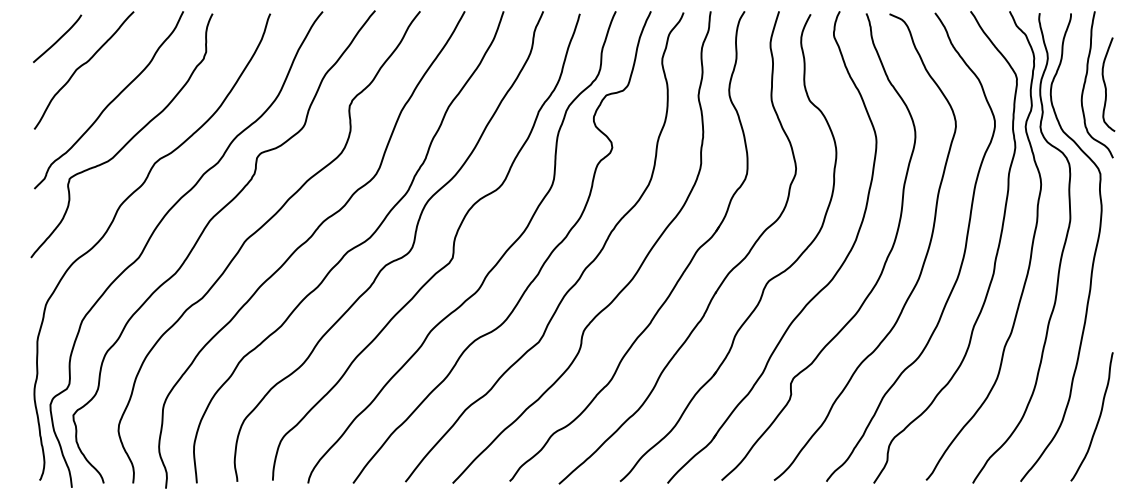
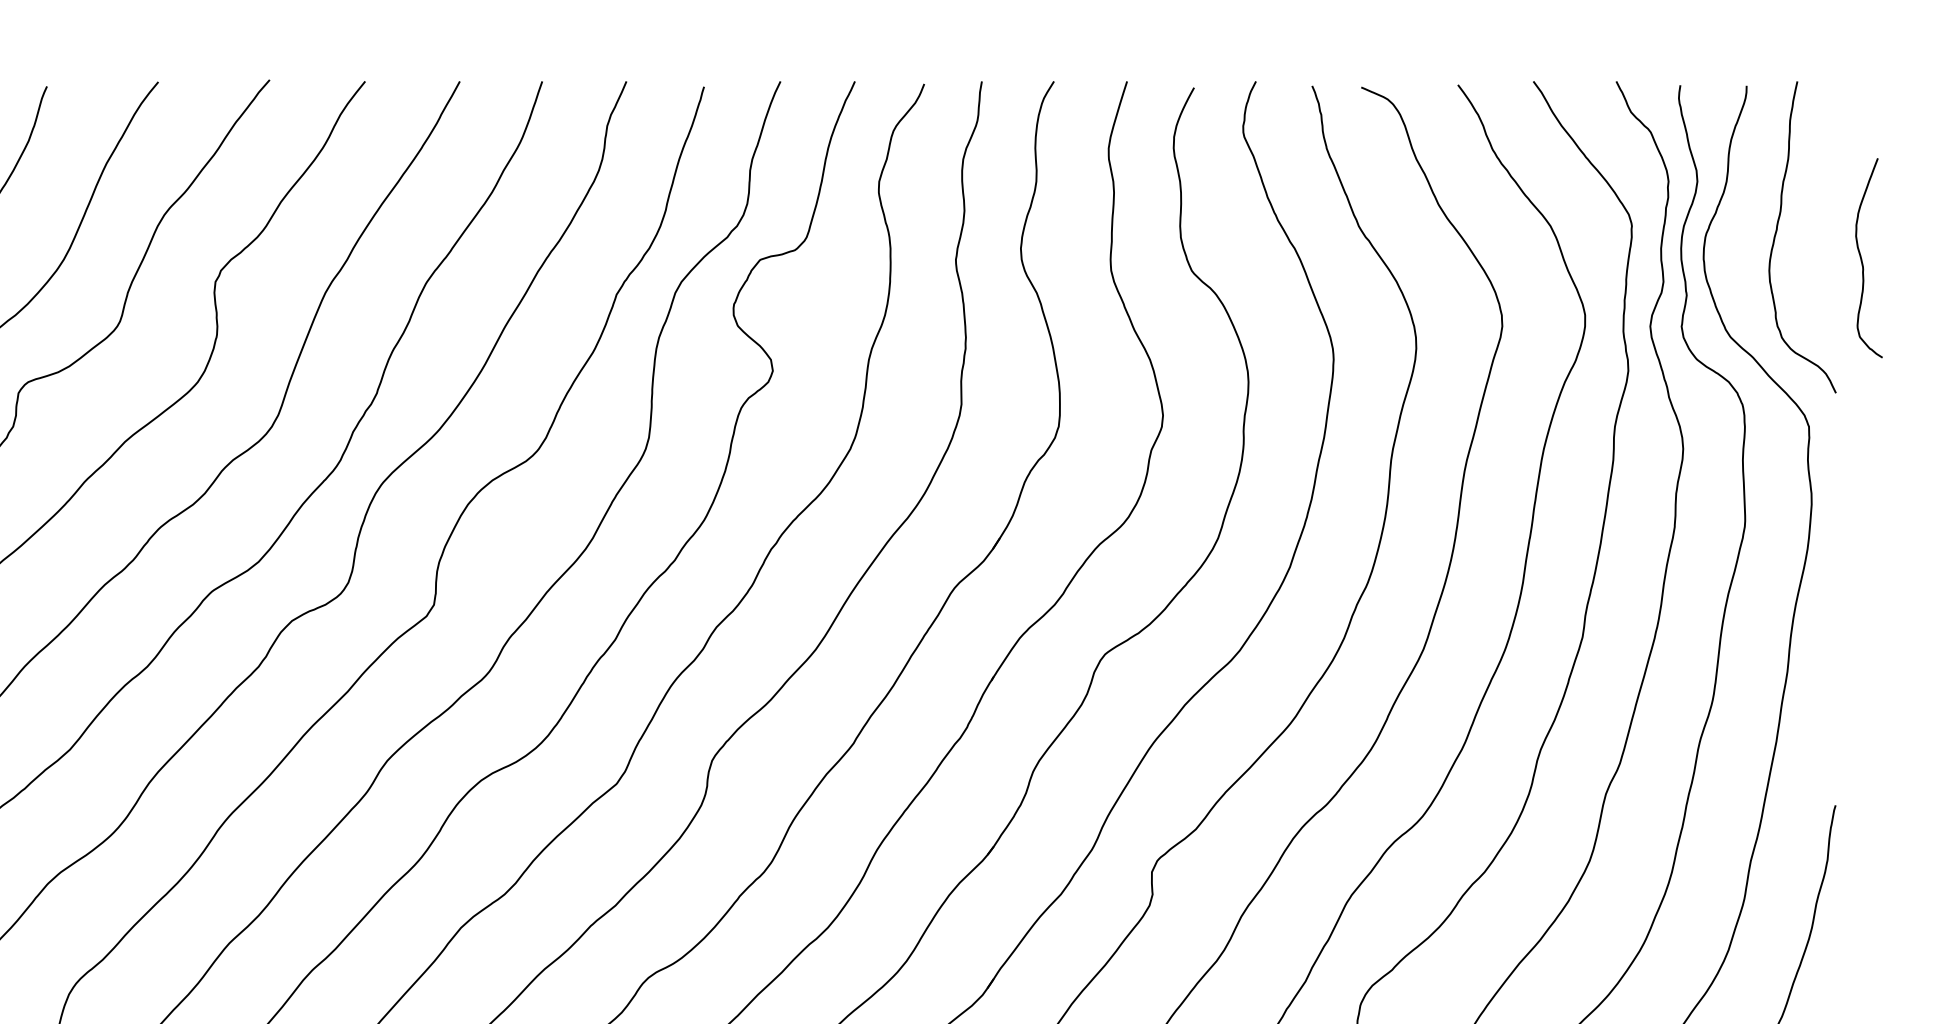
curve: (1106, 85) -> (1864, 260), moved

